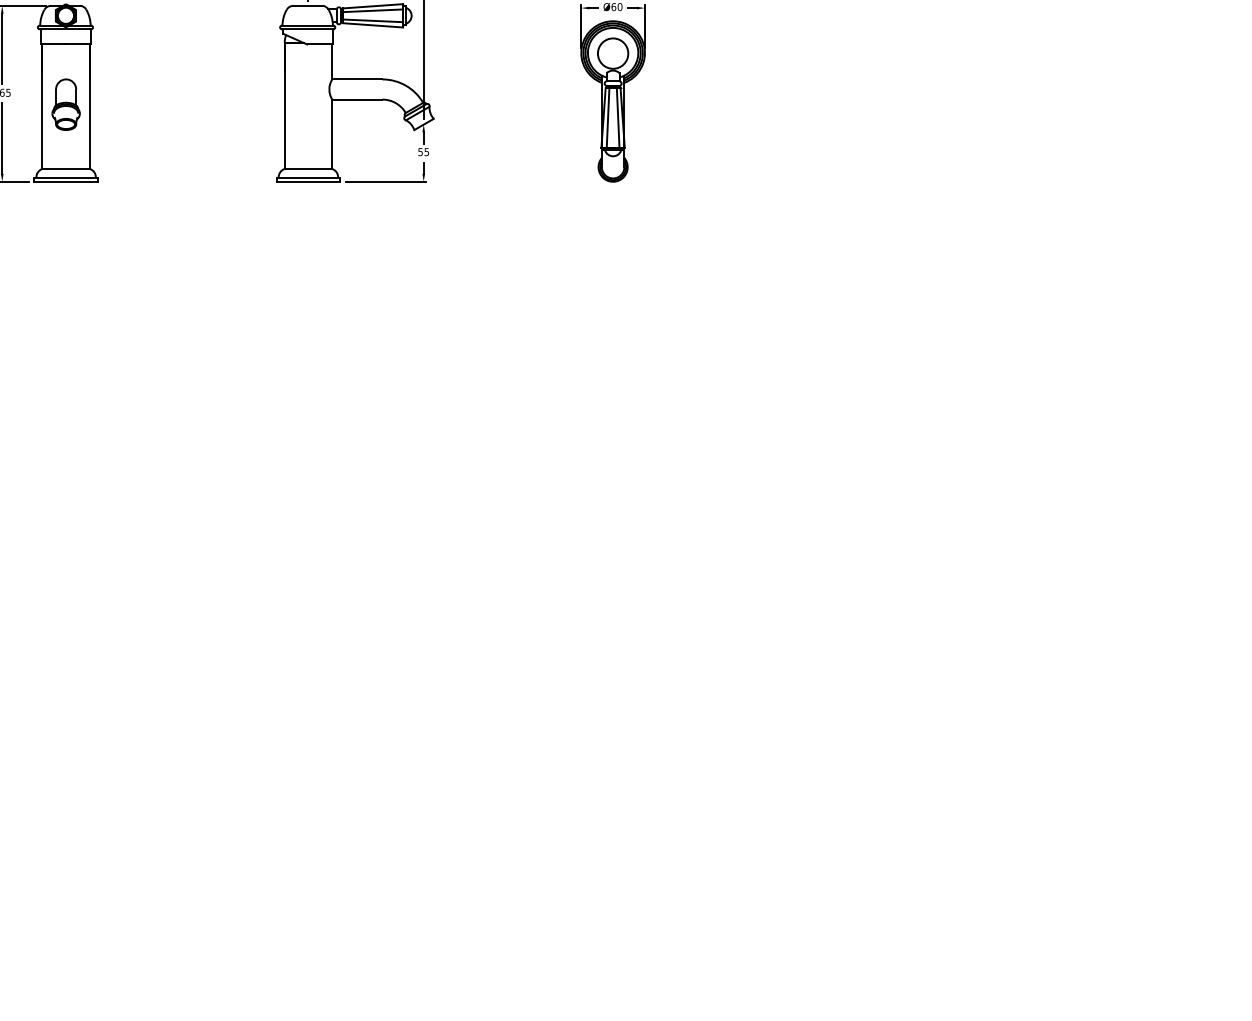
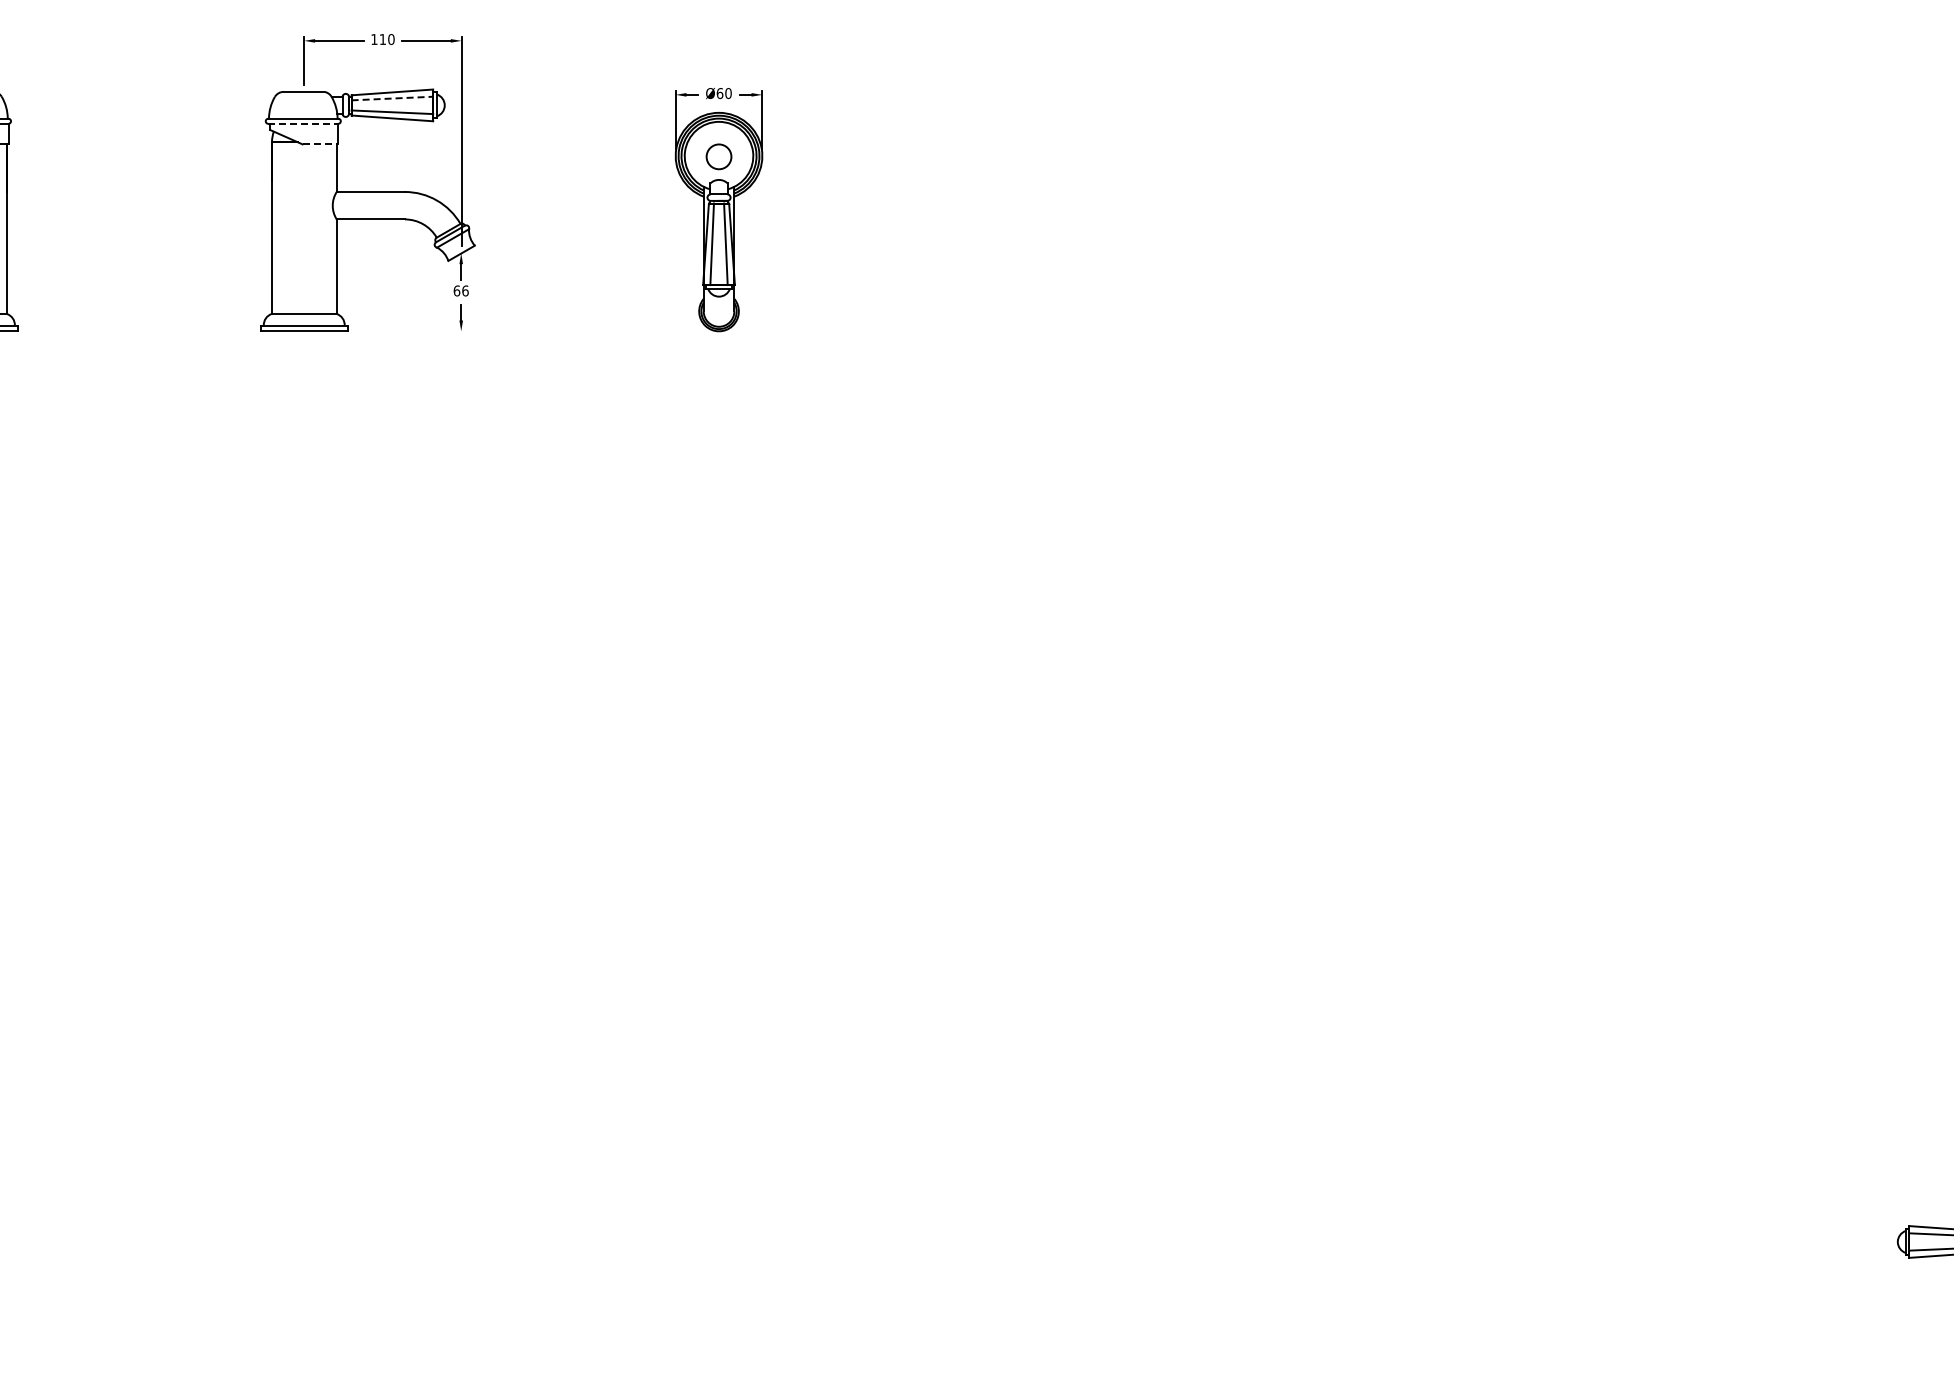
line: (373, 10) -> (392, 98), solid -> dashed
line: (307, 29) -> (303, 123), solid -> dashed
line: (320, 44) -> (320, 144), solid -> dashed
circle: (612, 53) -> (718, 156), size x0.6
text: (423, 151) -> (460, 290), 55 -> 66
line: (385, 181) -> (409, 331), removed

